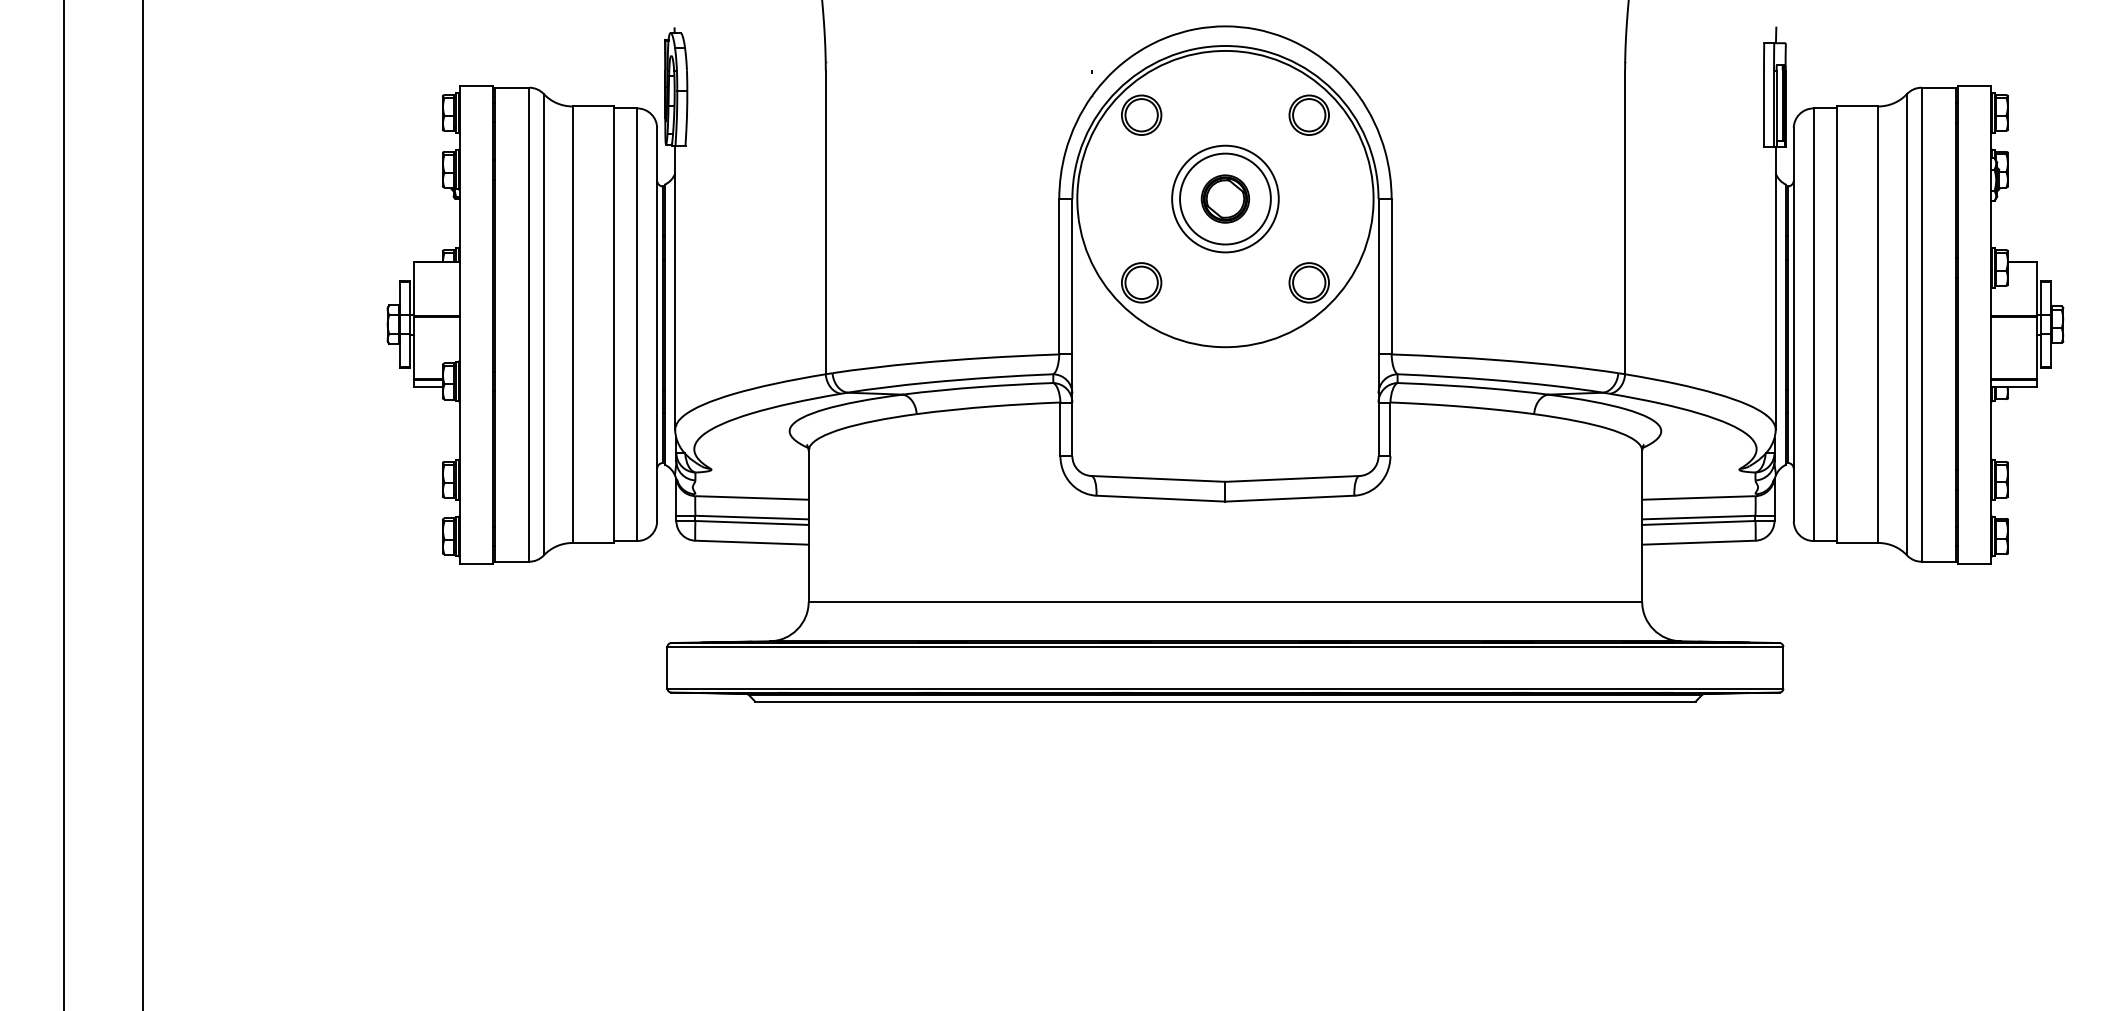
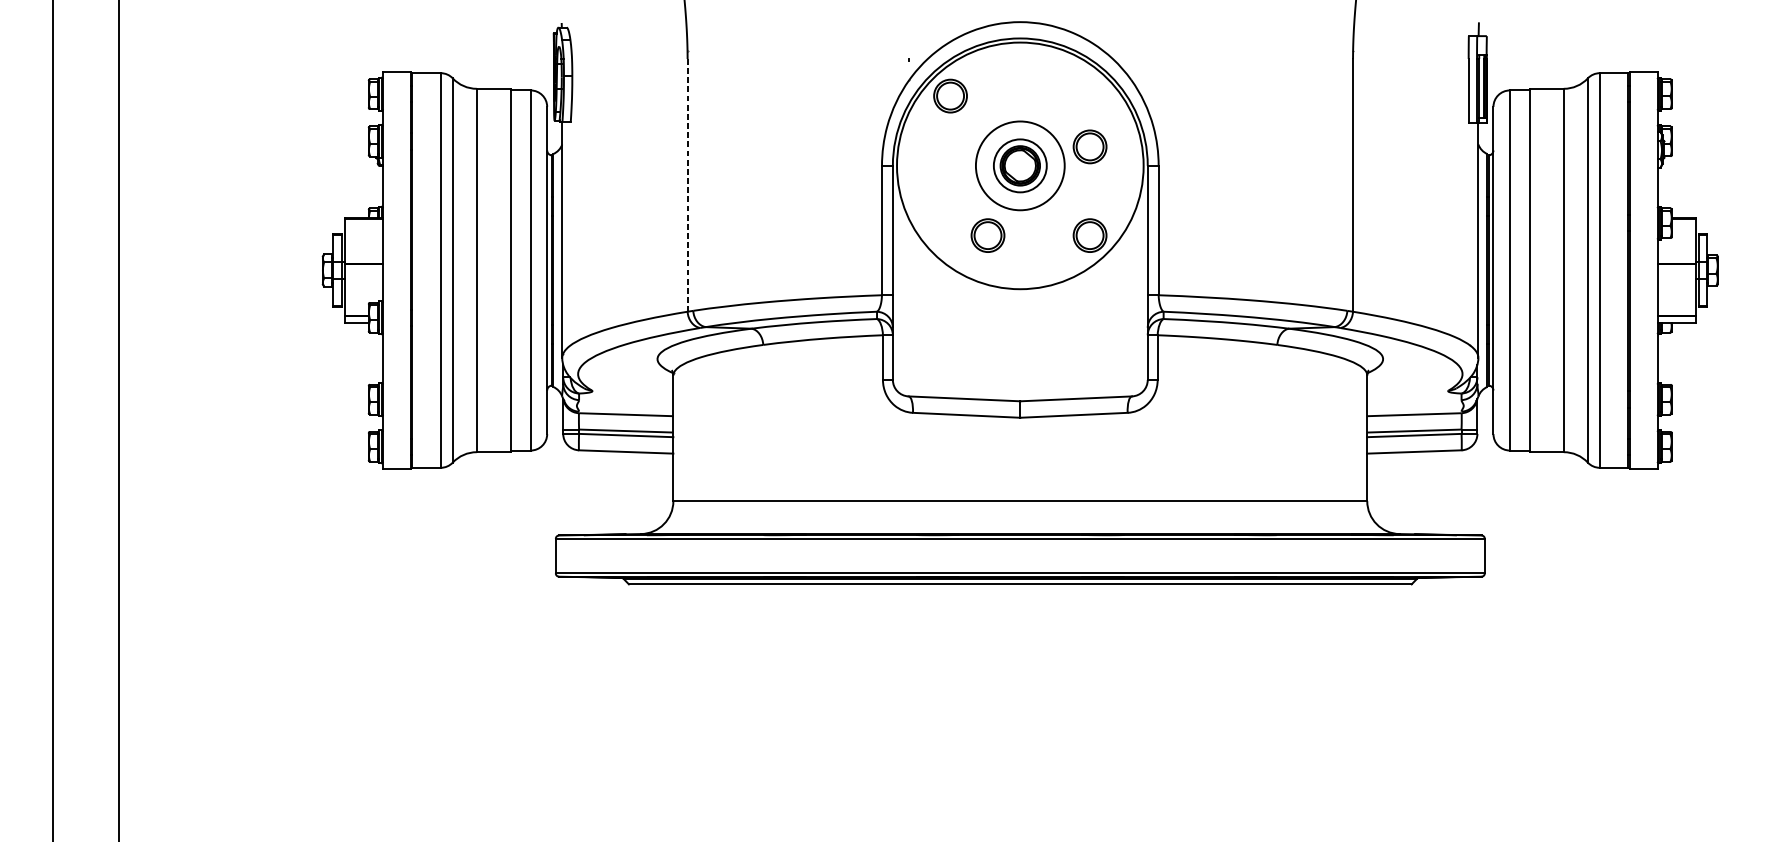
part: (1308, 114) -> (1089, 146), moved
circle: (1225, 198) -> (1020, 165), size x0.7
line: (825, 222) -> (687, 185), solid -> dashed
part: (1141, 282) -> (987, 235), moved

